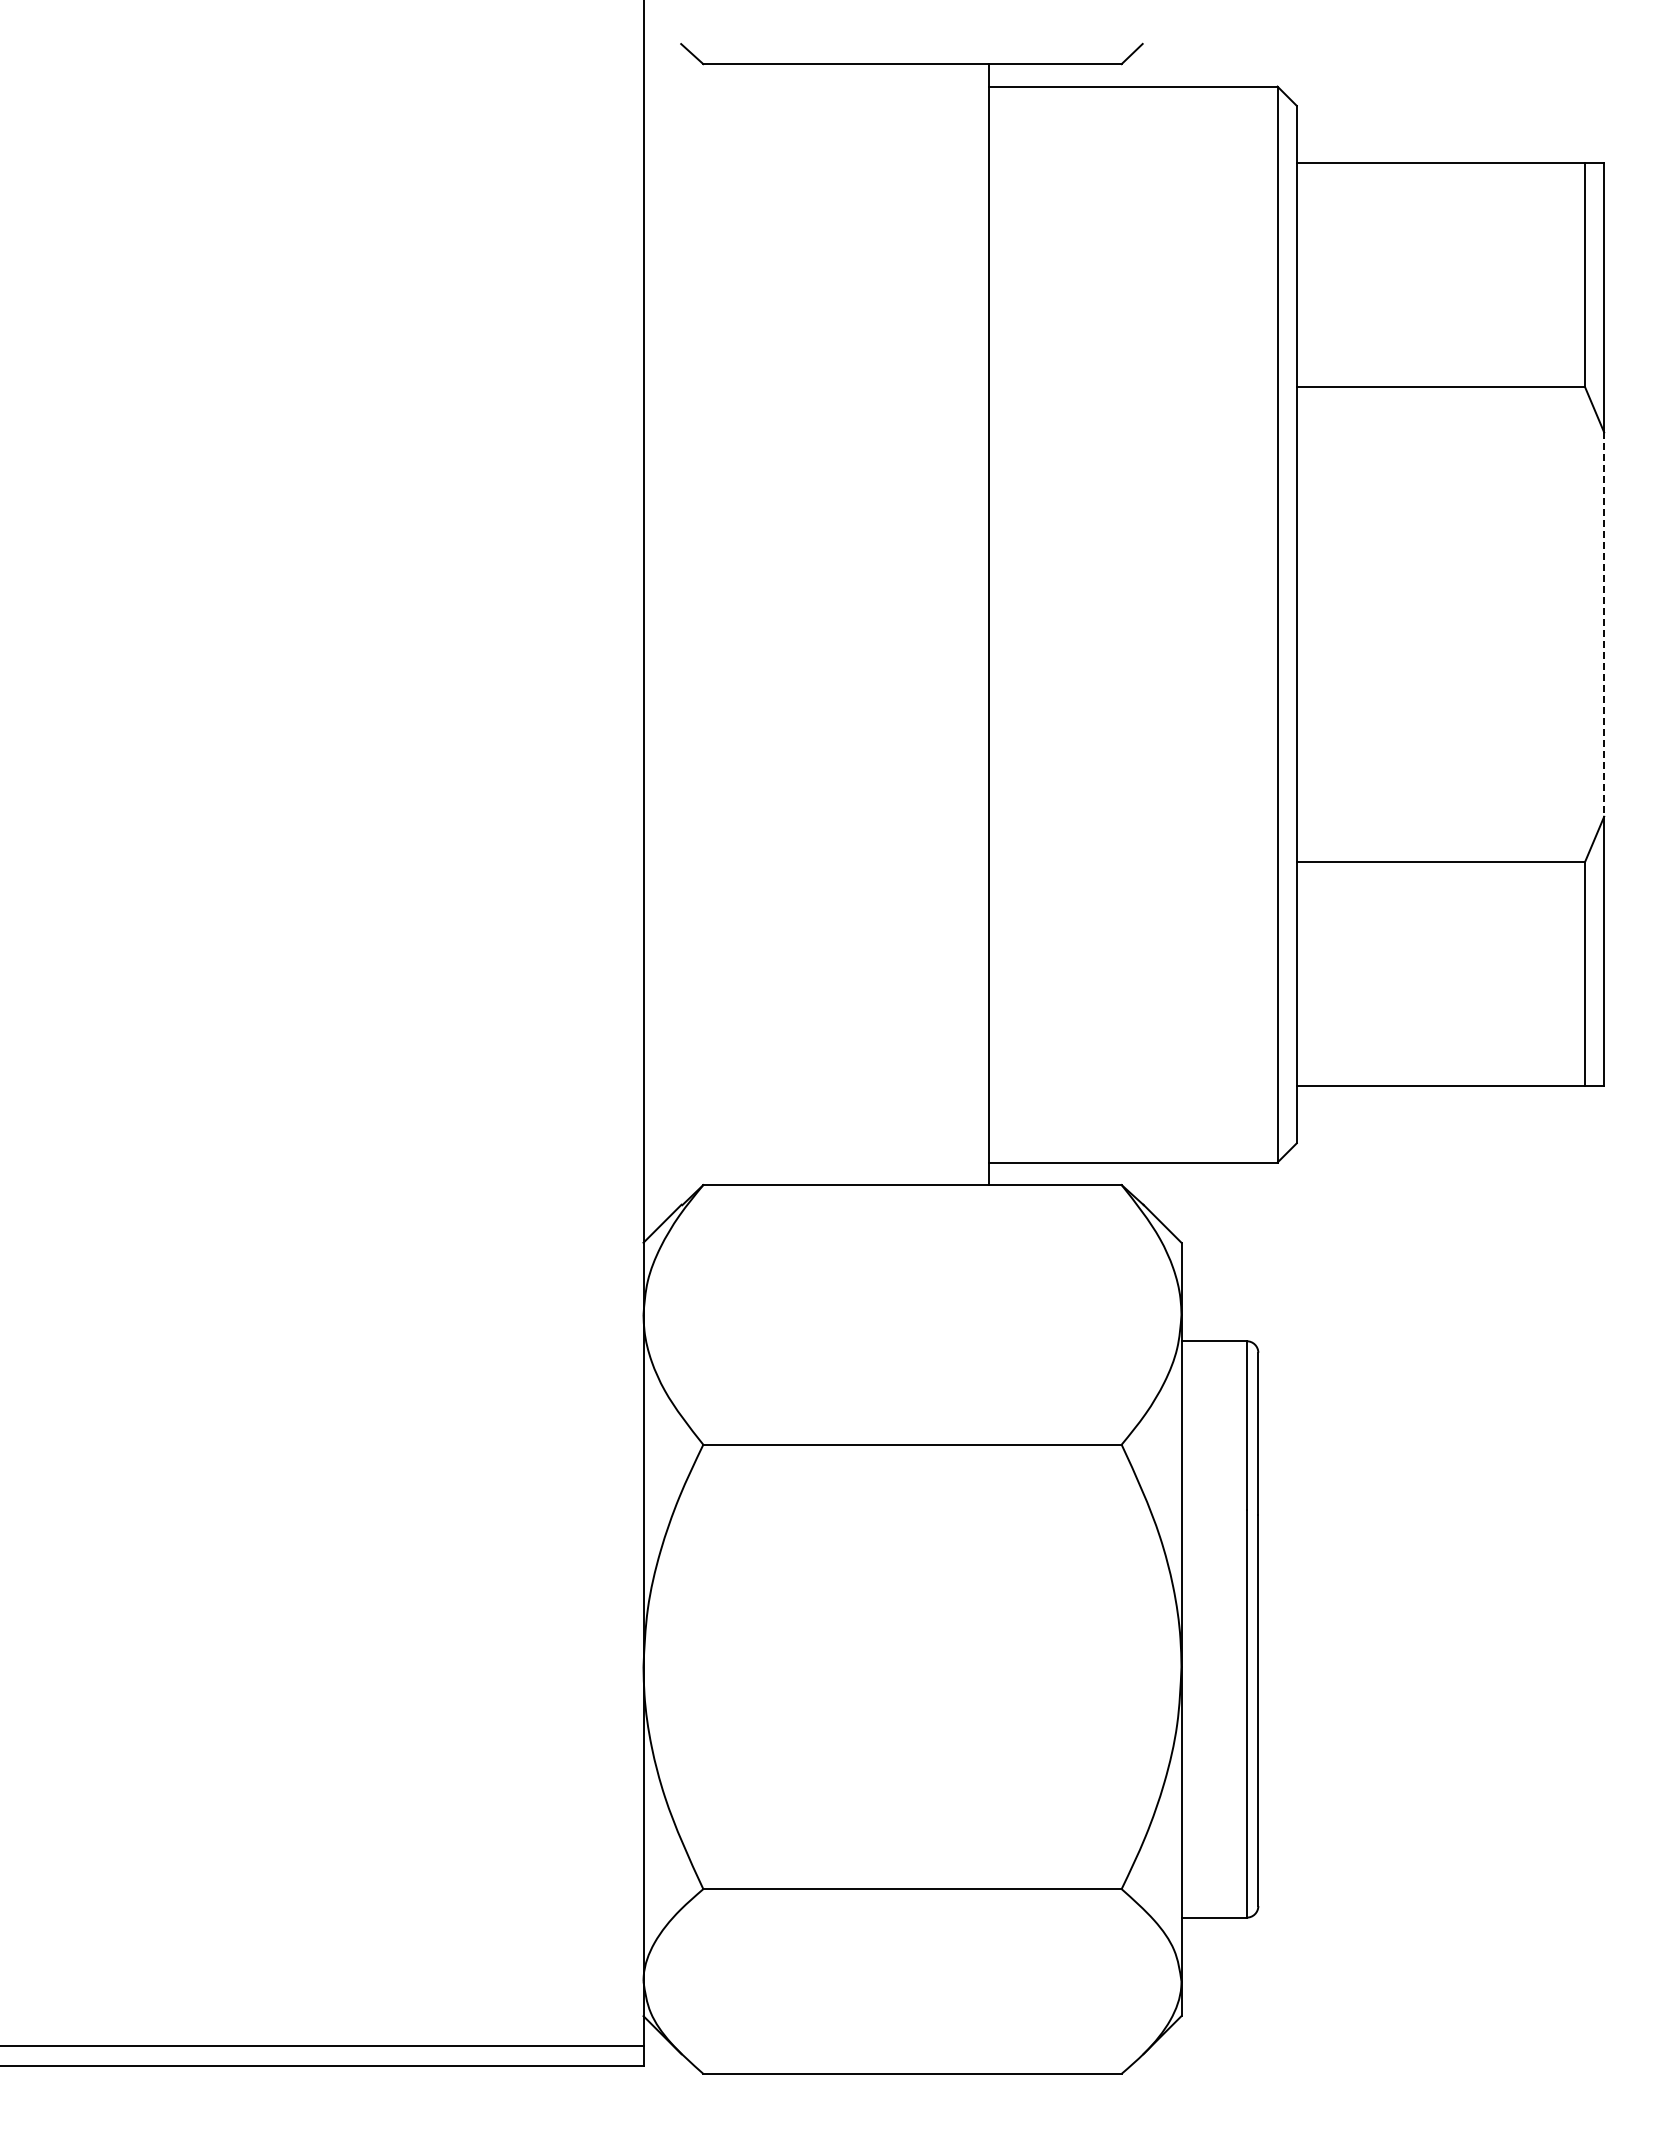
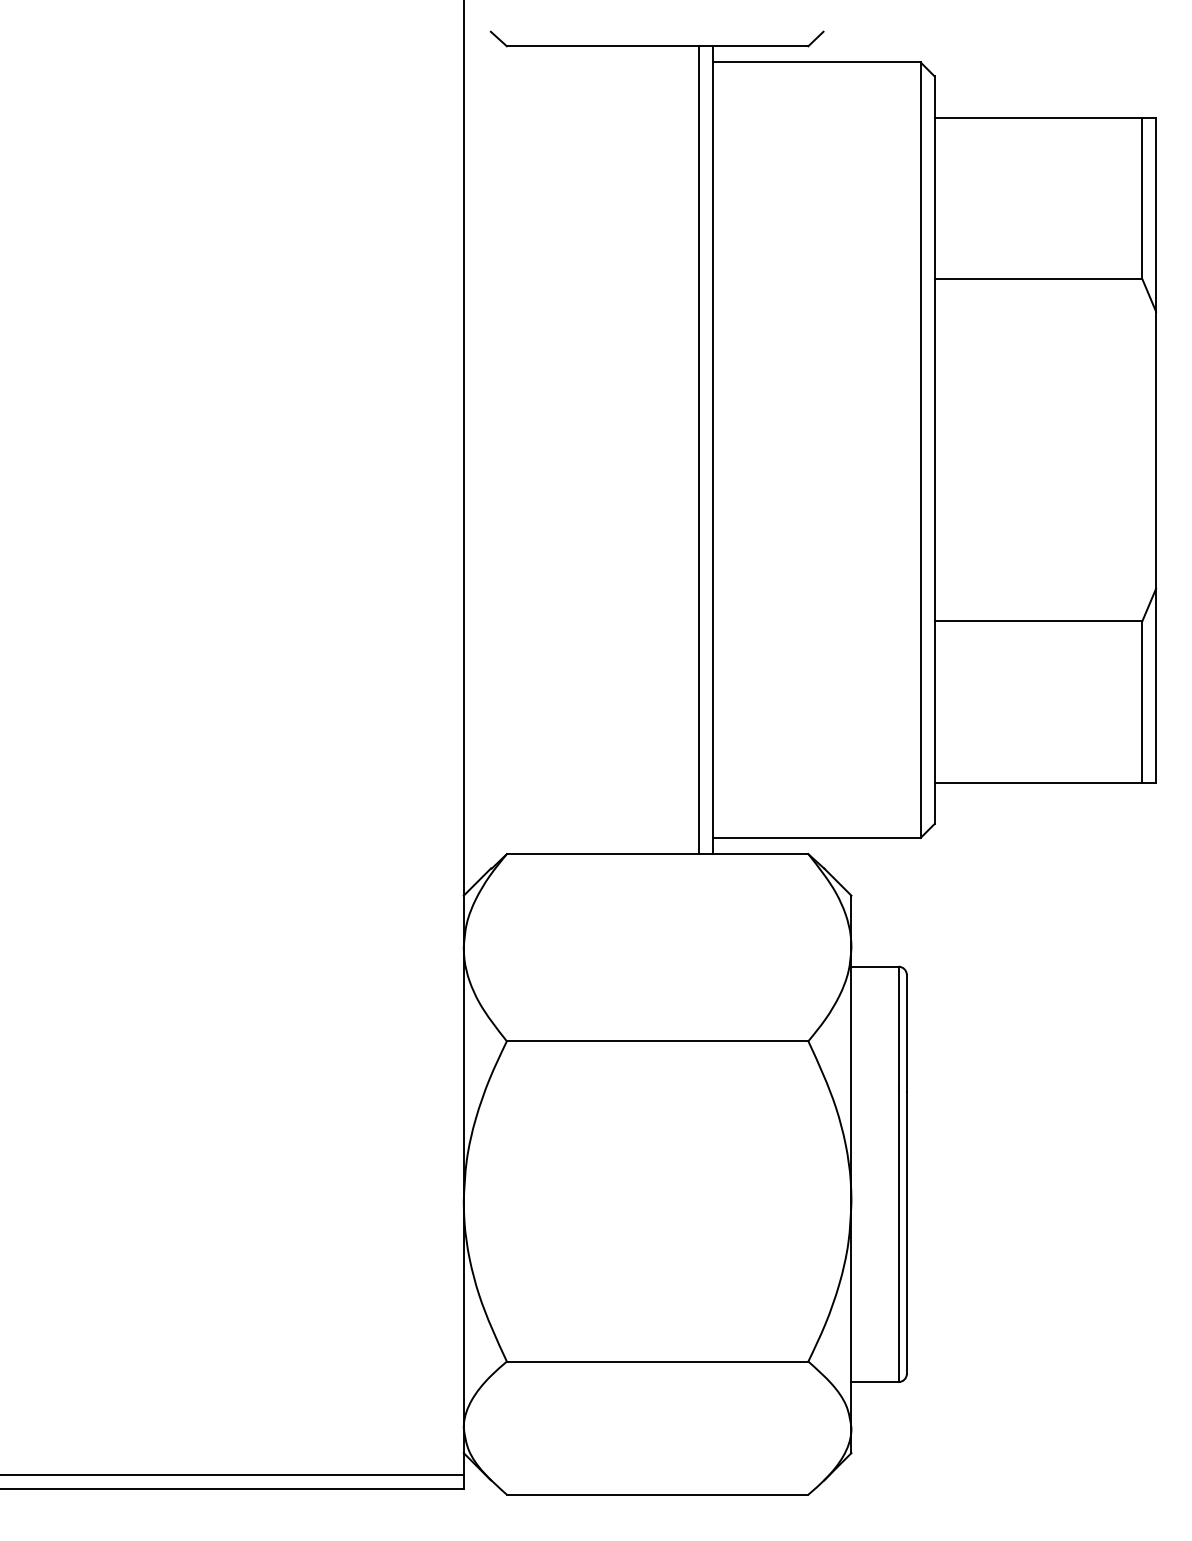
line: (970, 624) -> (699, 450), added
line: (1604, 625) -> (1156, 450), dashed -> solid

